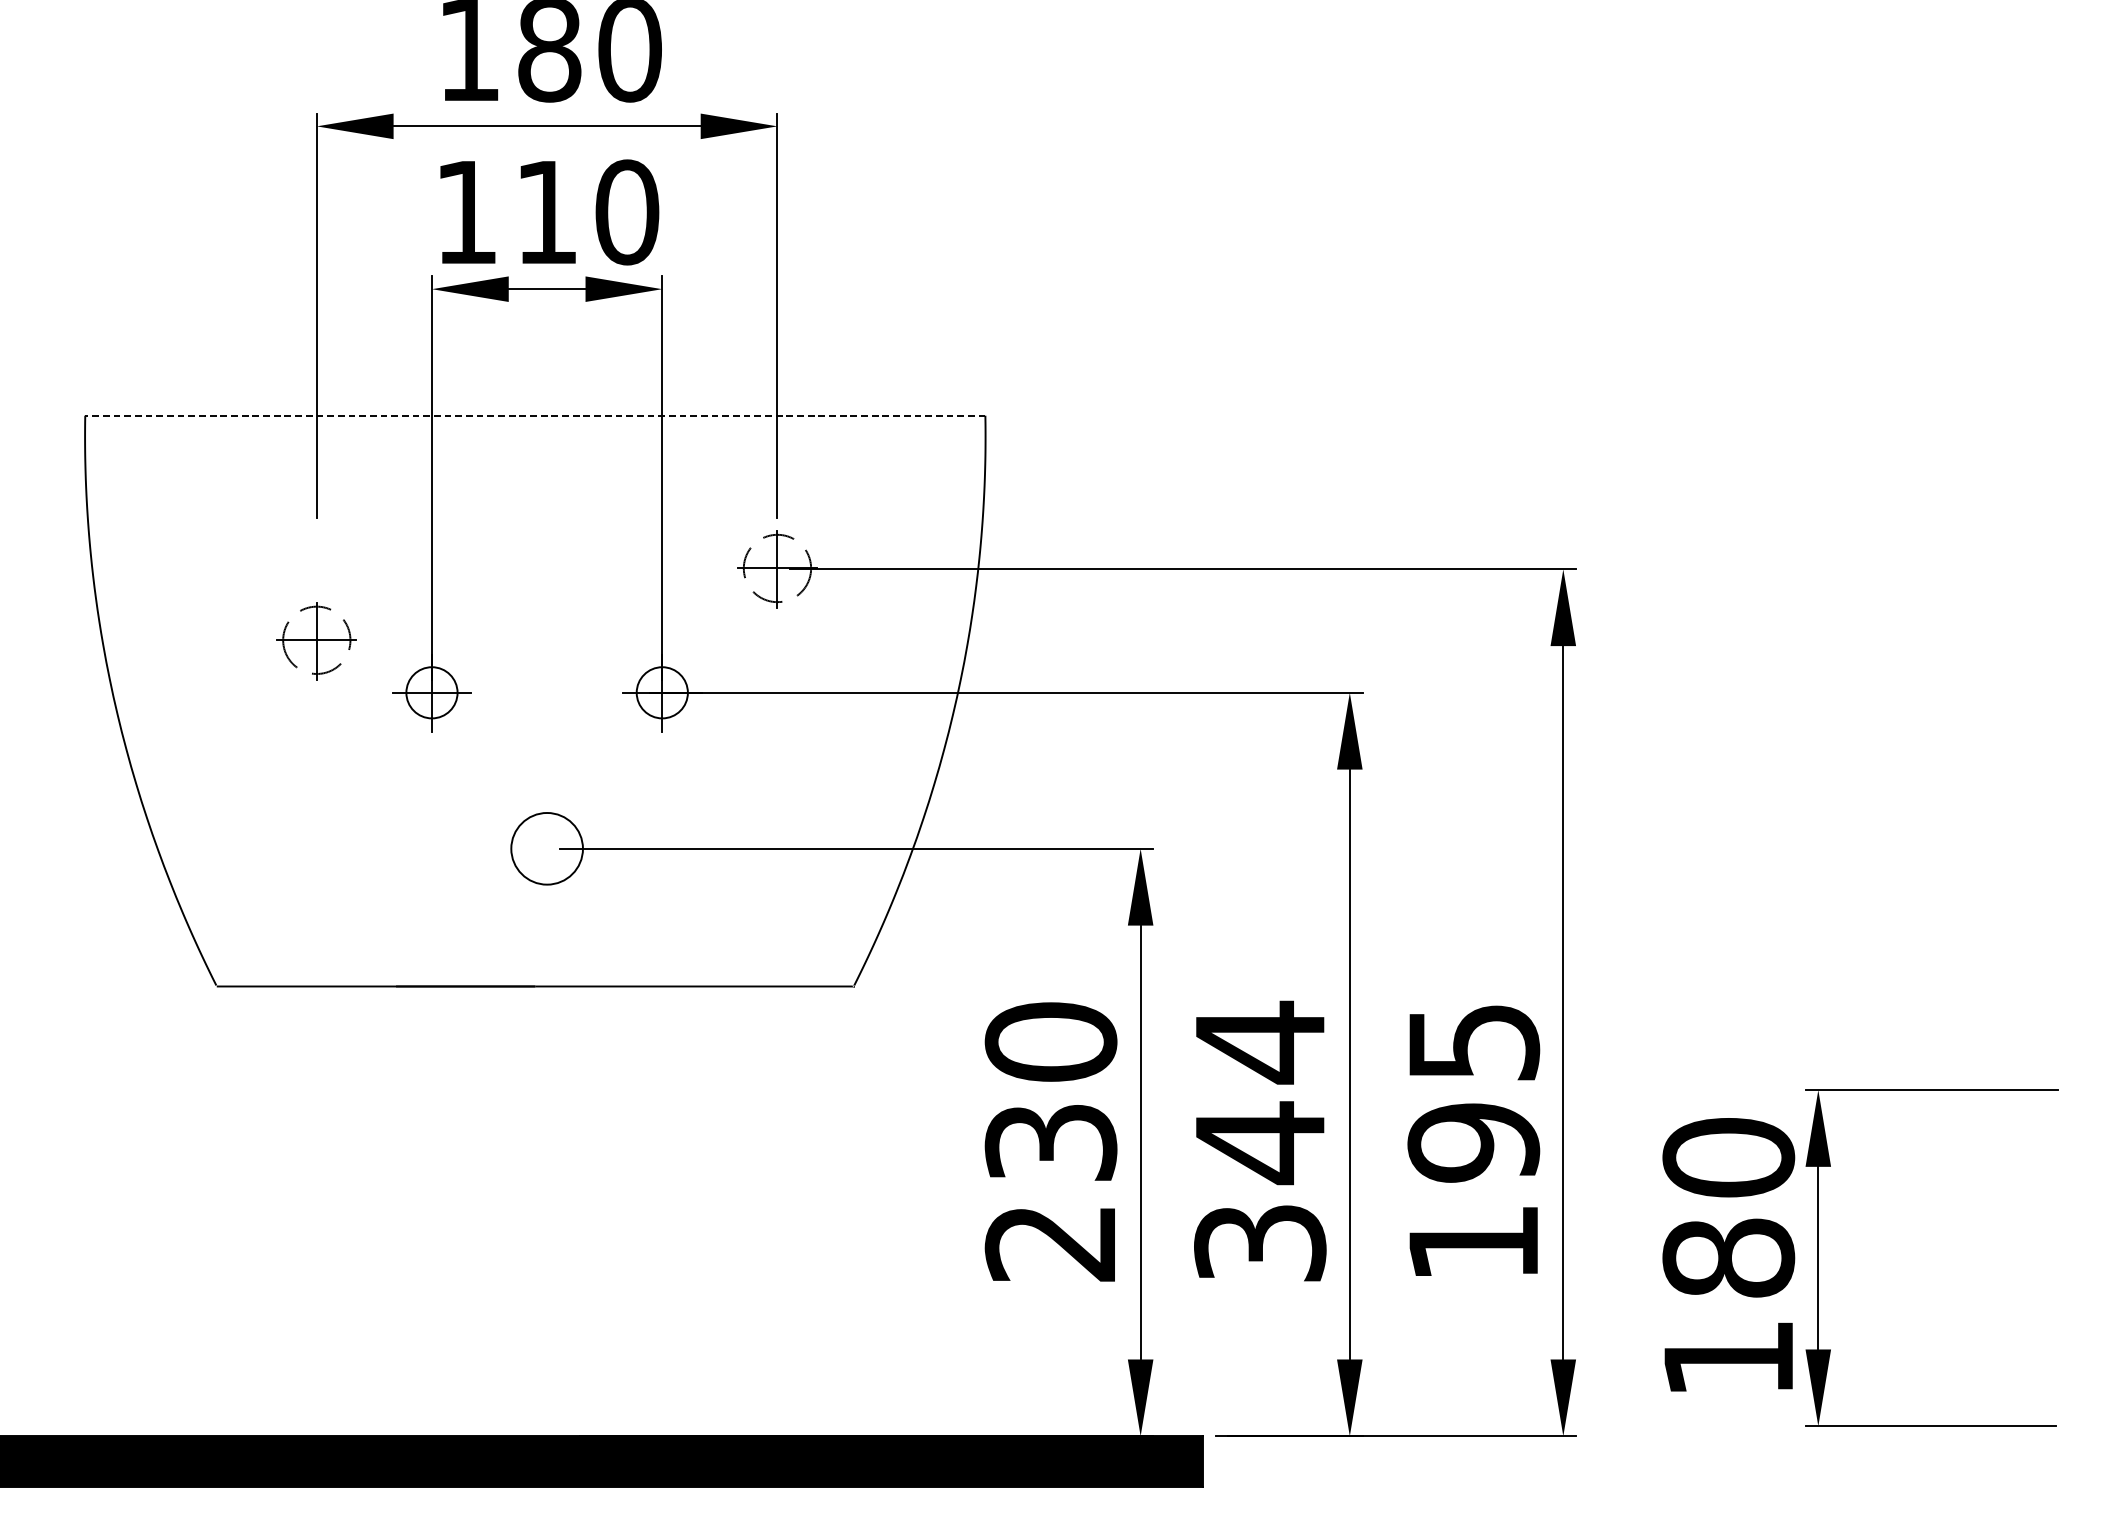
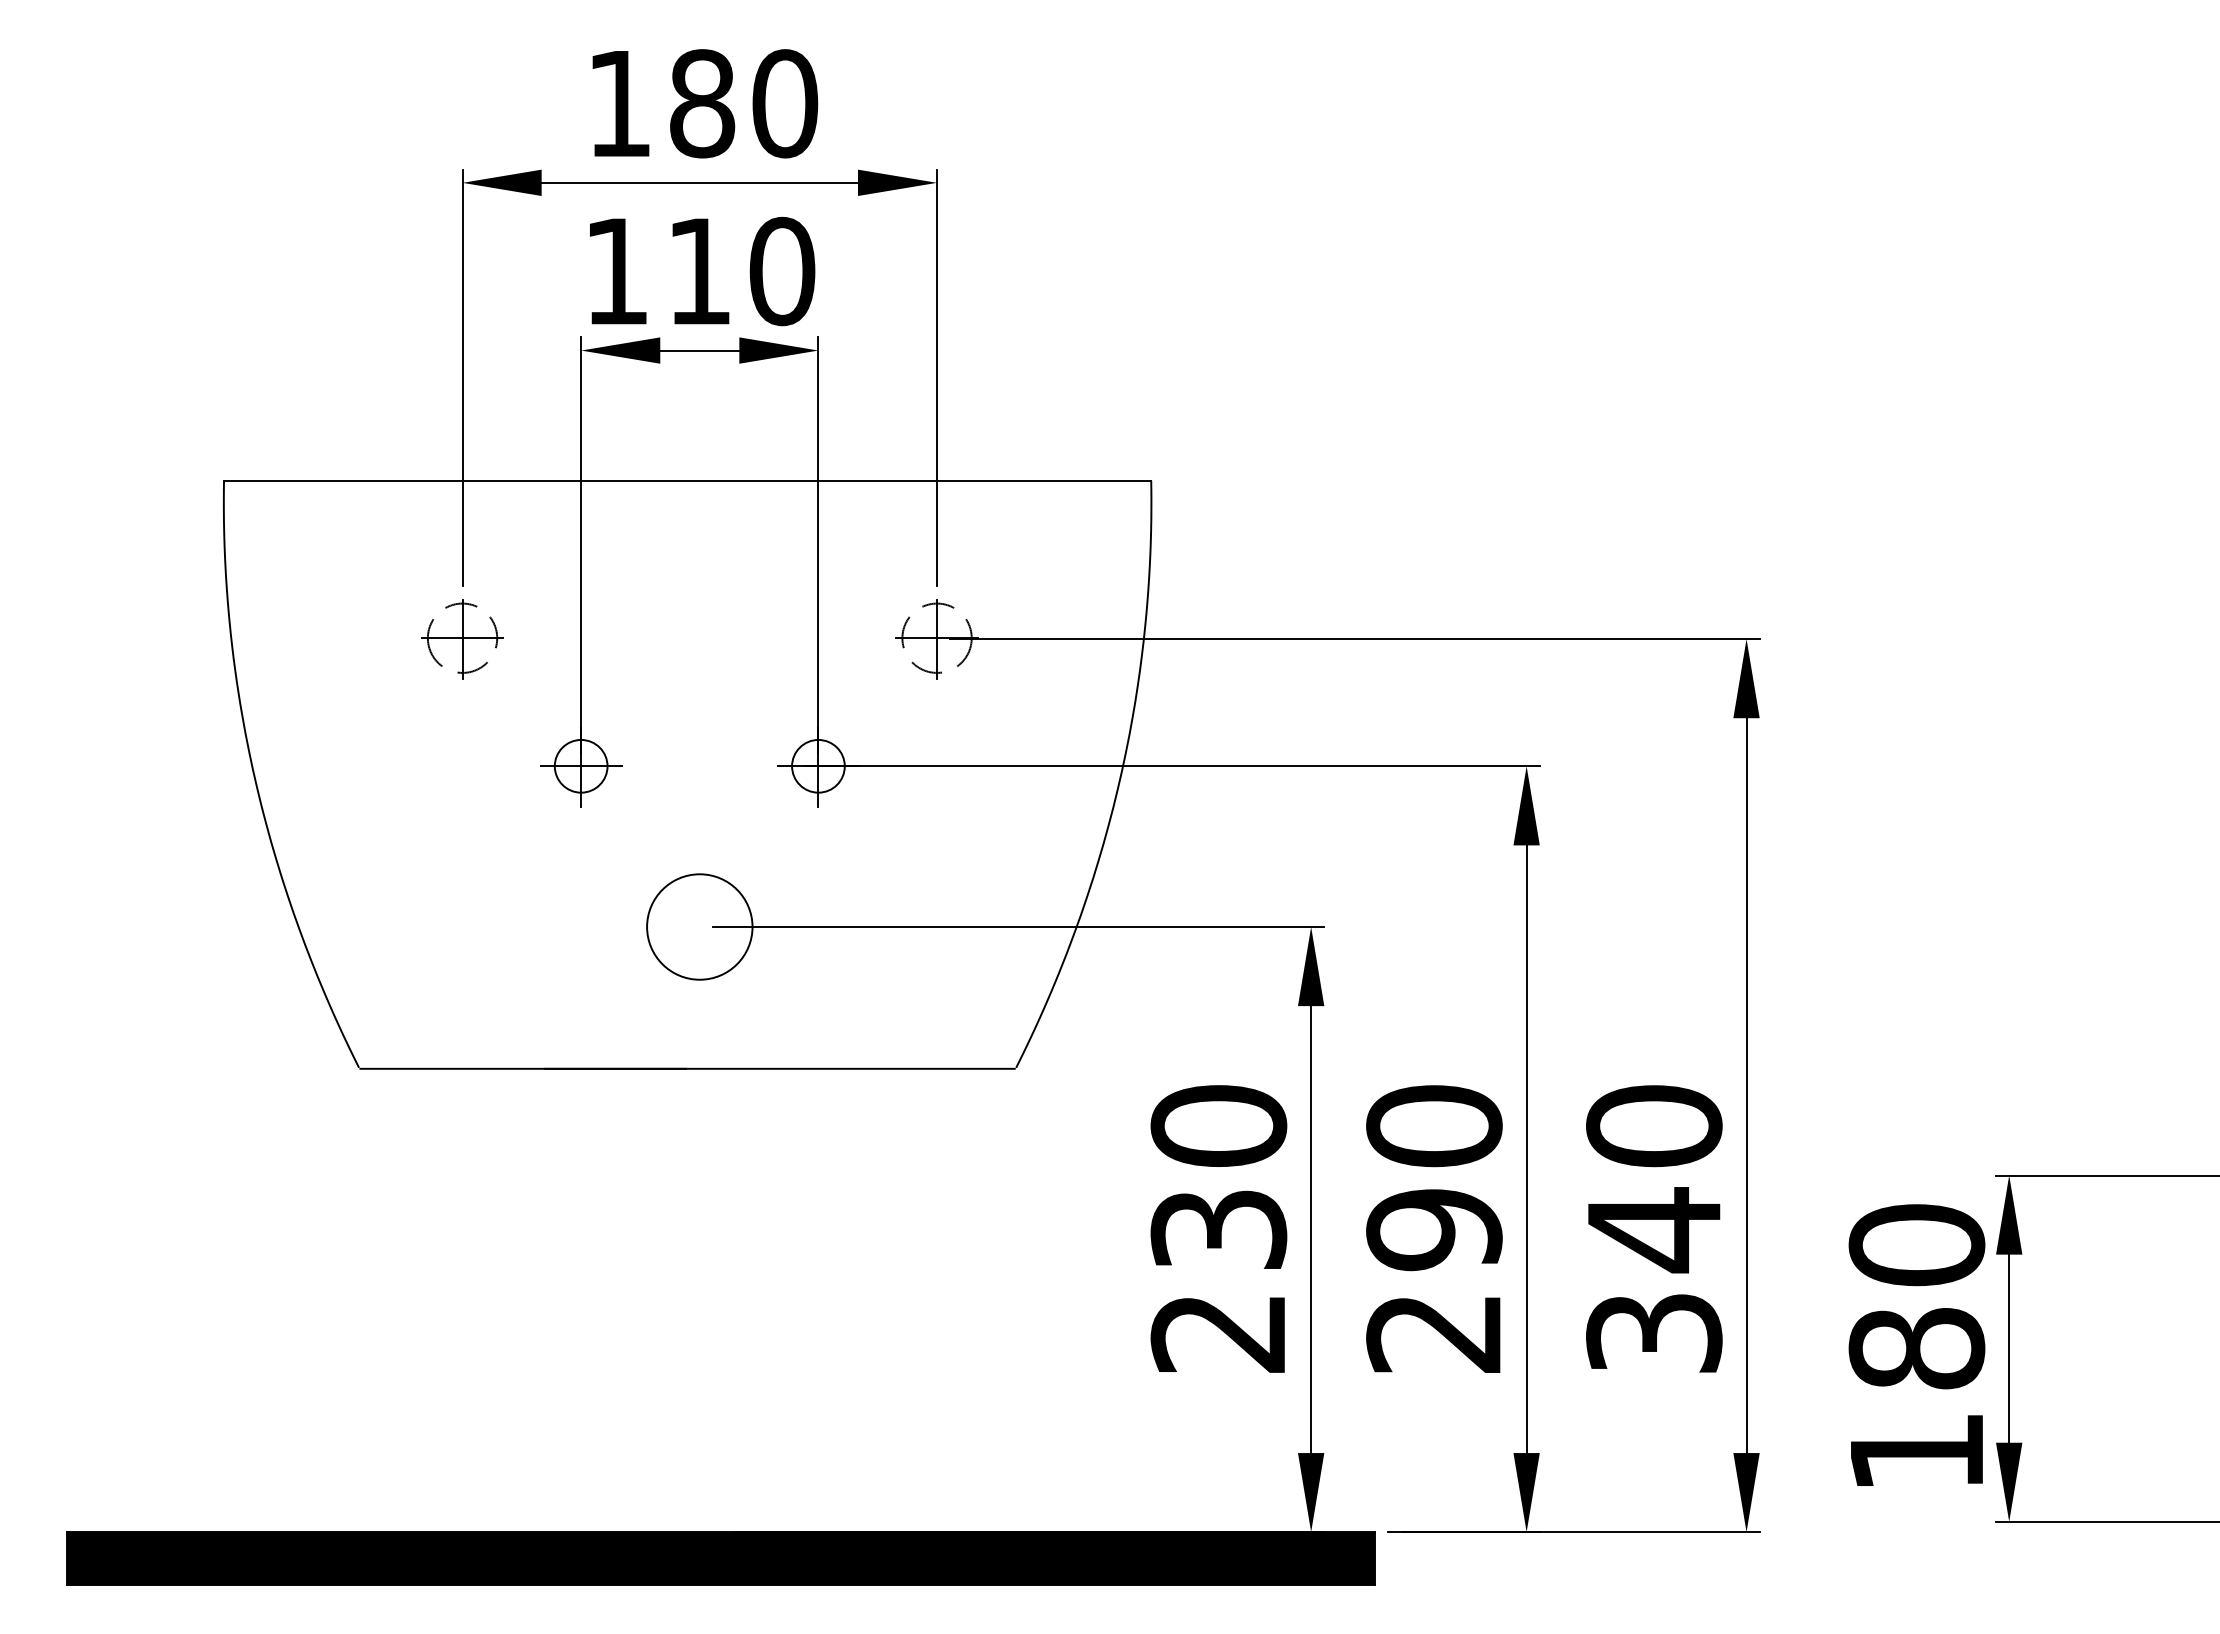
line: (535, 415) -> (687, 480), dashed -> solid
part: (316, 641) -> (462, 639), moved
circle: (546, 848) -> (699, 926), size x1.43
text: (1260, 1140) -> (1434, 1227), 344 -> 290
text: (1473, 1141) -> (1654, 1228), 195 -> 340

